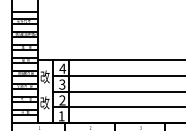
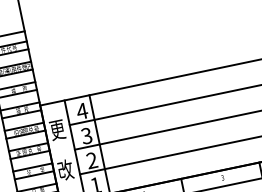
text: (44, 76) -> (56, 129), 改 -> 更

